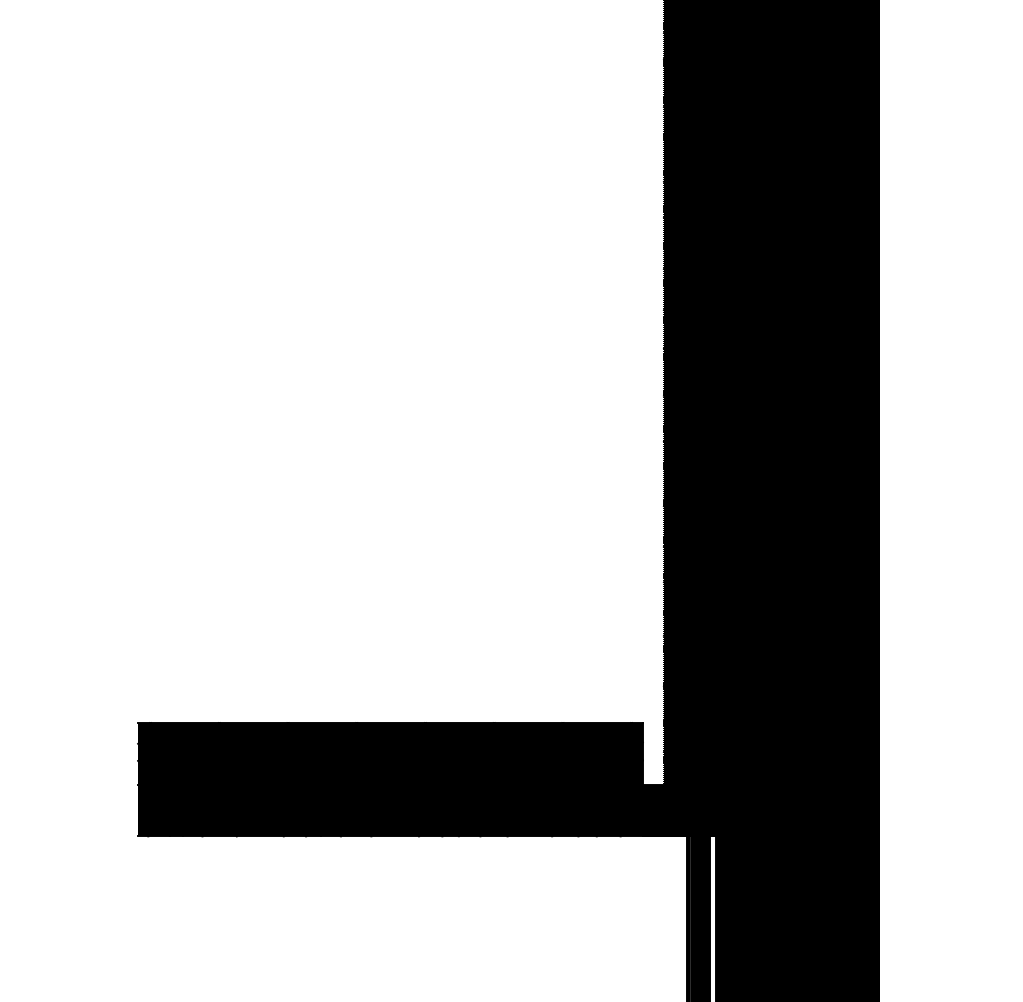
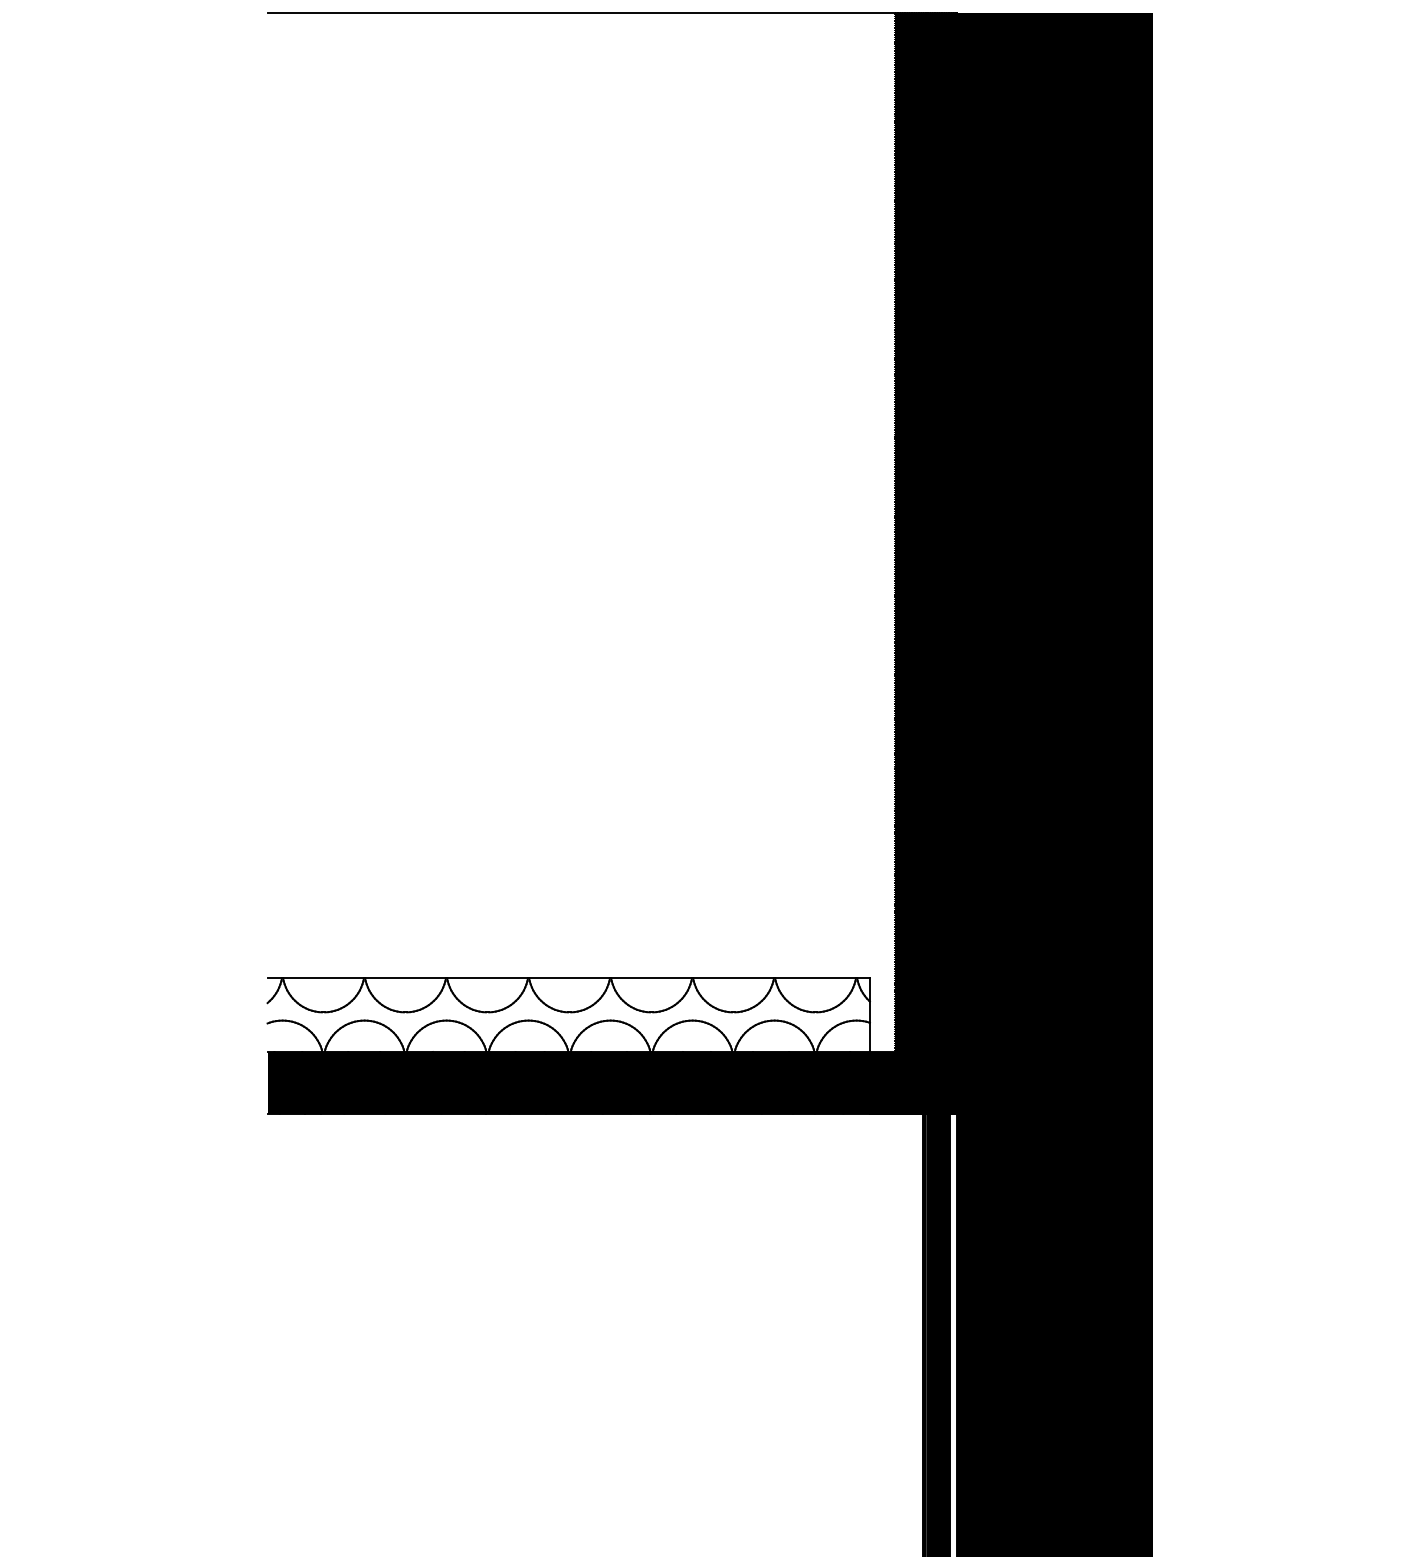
fill: (390, 754) -> (568, 1015), removed

